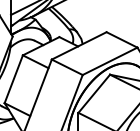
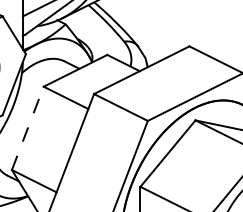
line: (13, 79) -> (27, 128), solid -> dashed

